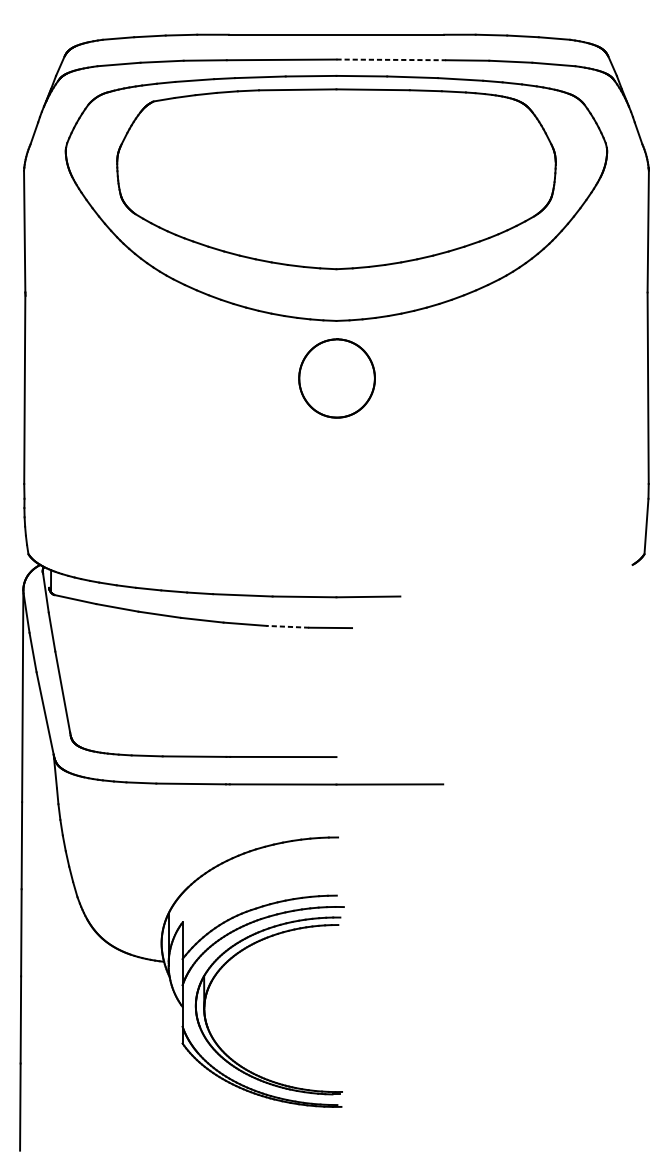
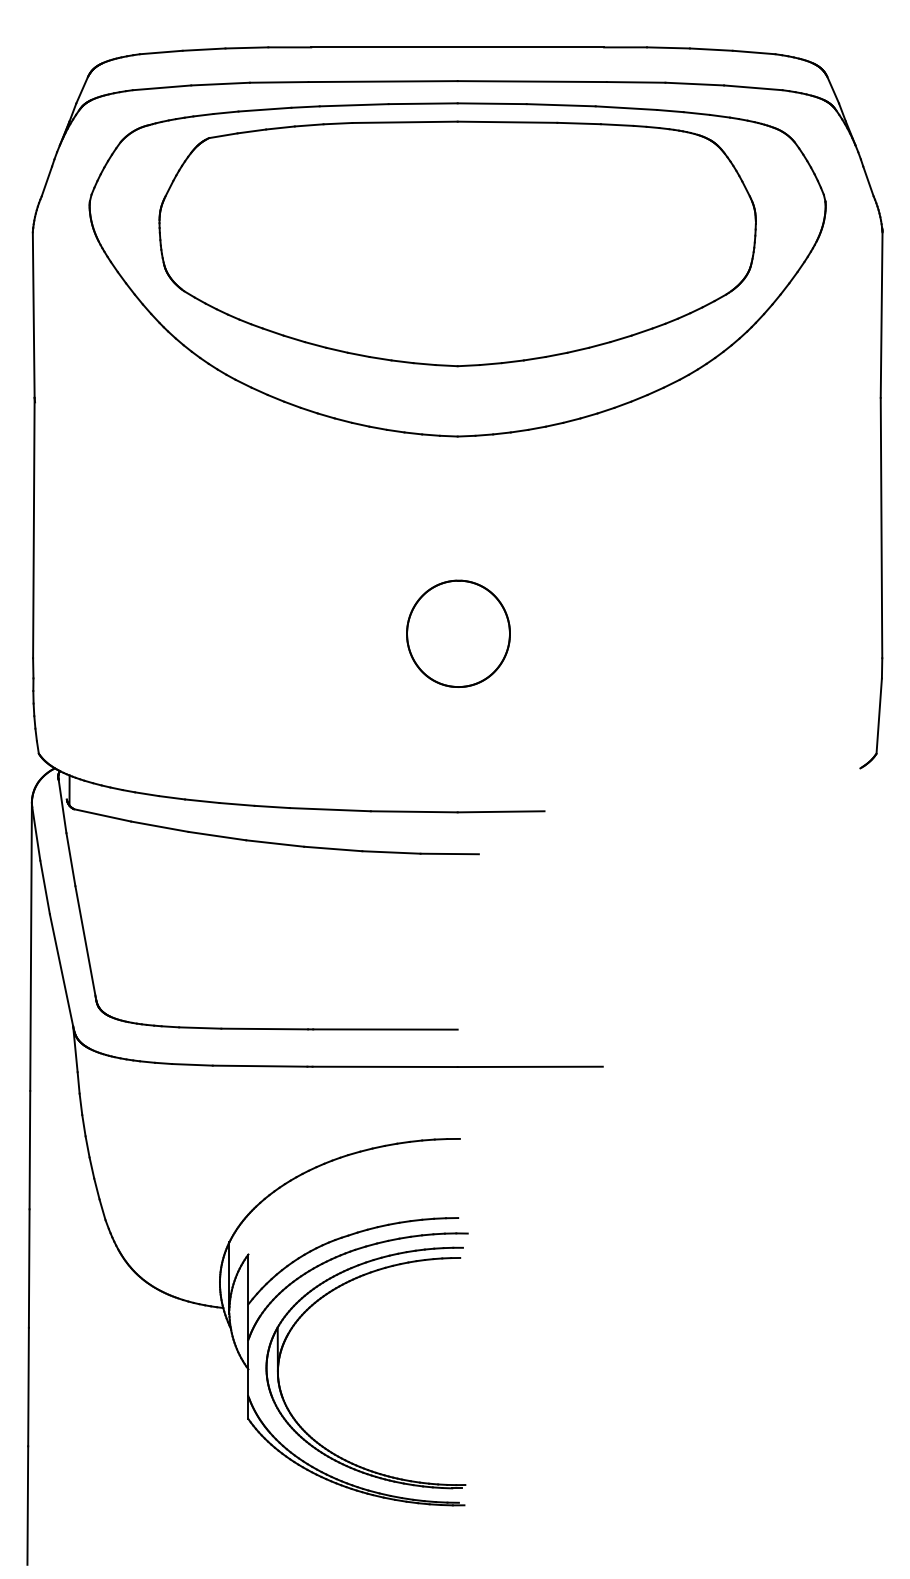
line: (391, 59) -> (532, 81), dashed -> solid
part: (337, 378) -> (458, 633), moved
line: (287, 626) -> (390, 852), dashed -> solid

